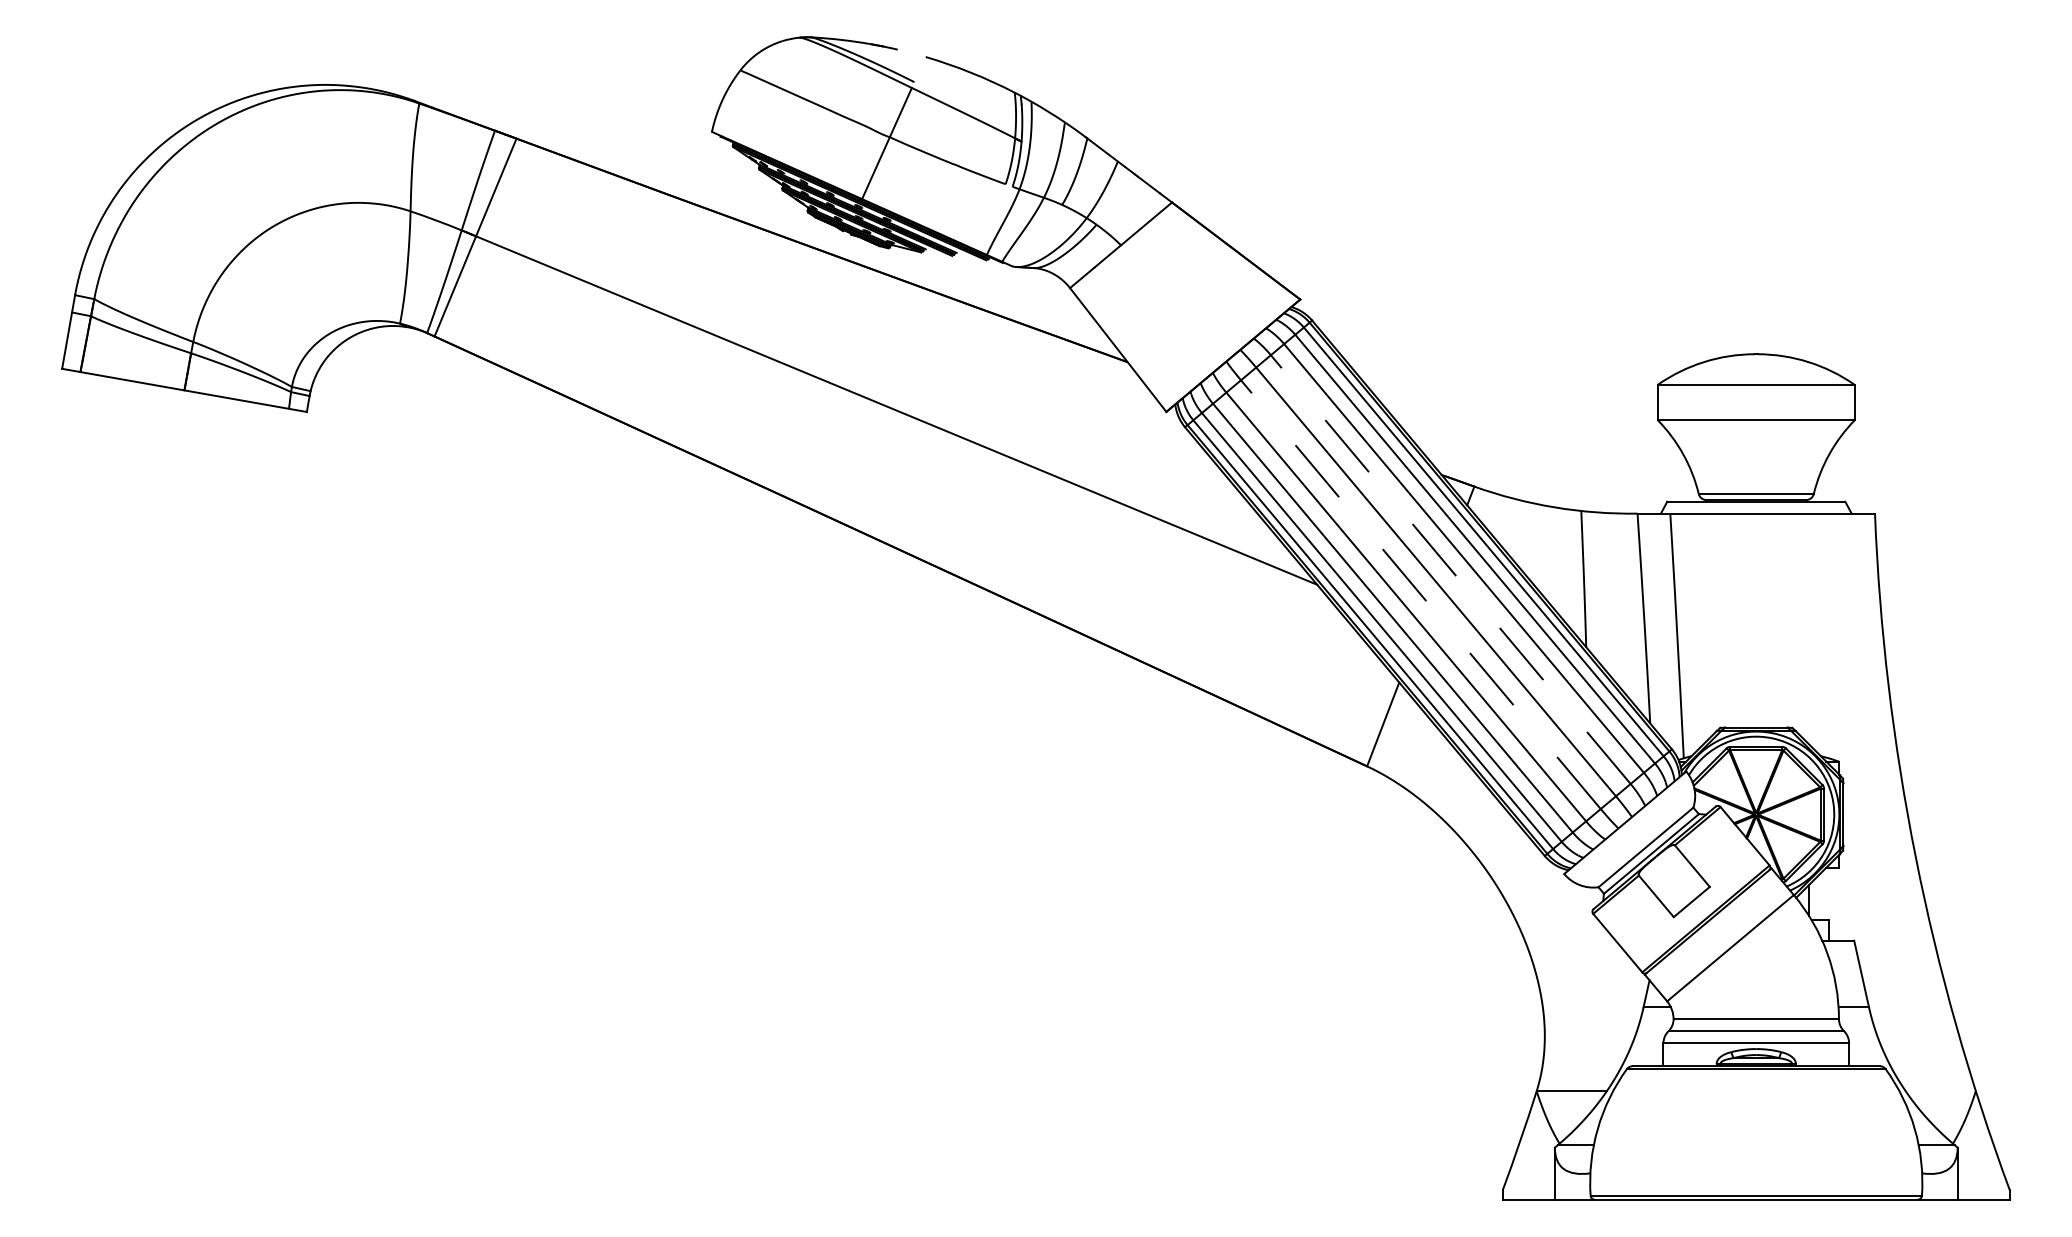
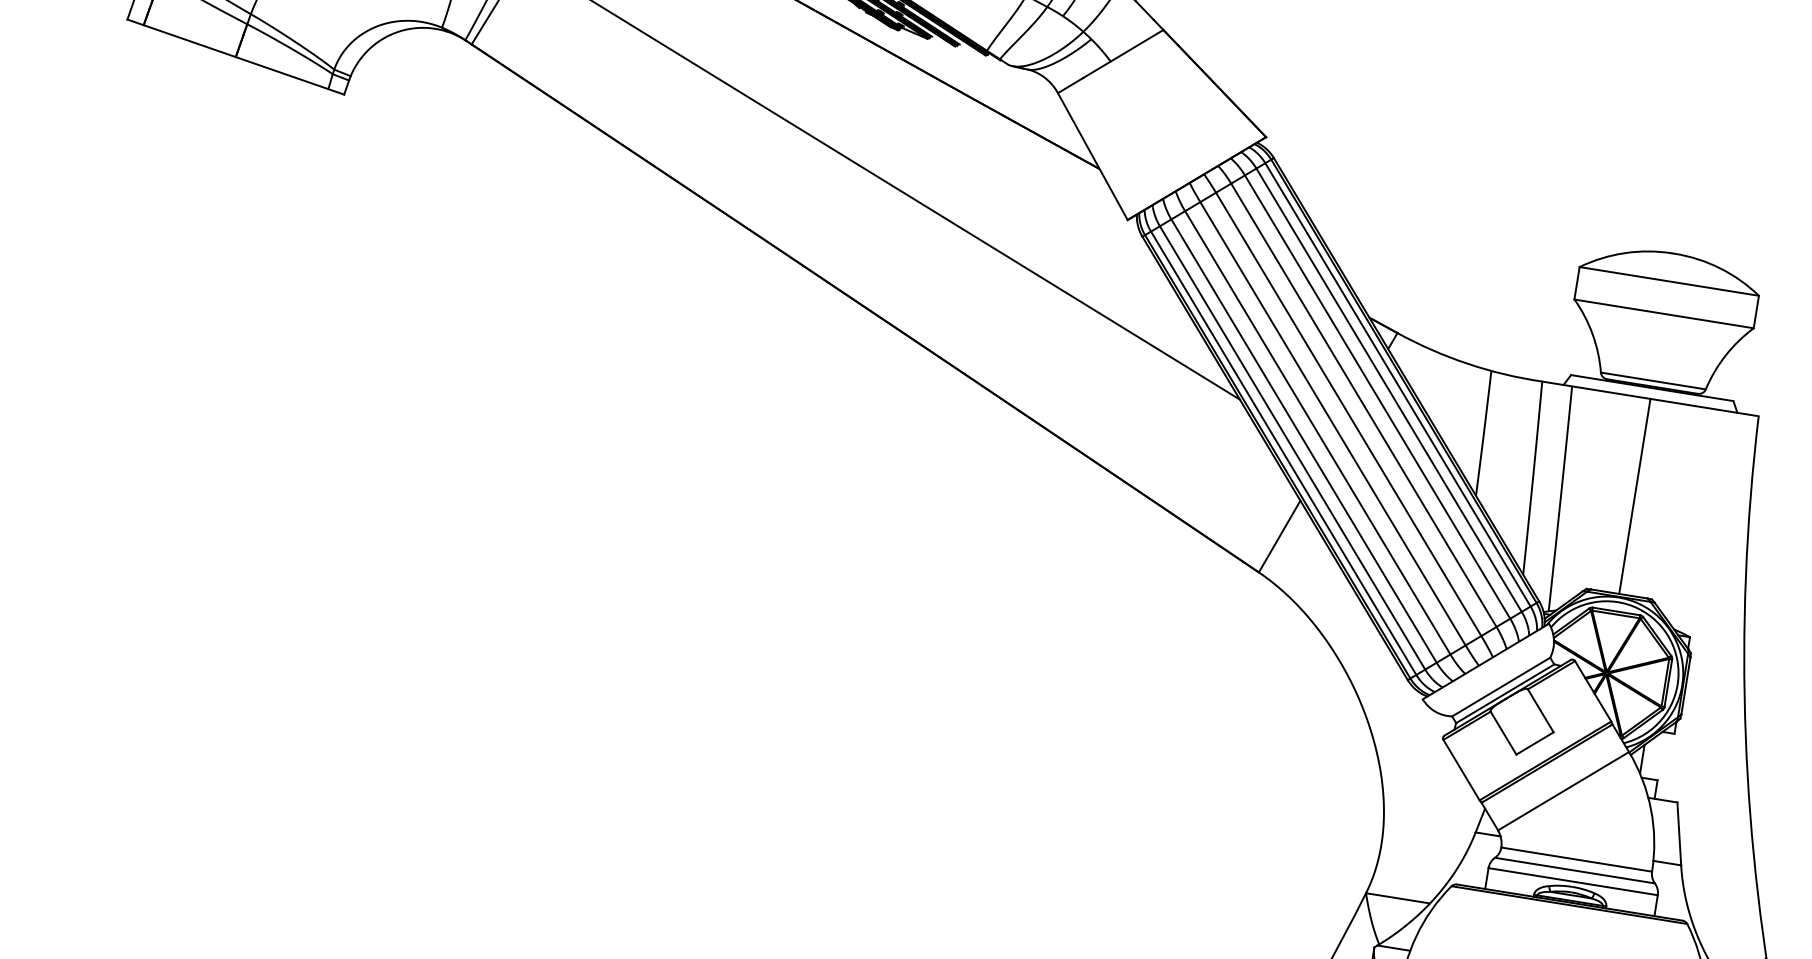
line: (1450, 569) -> (1363, 405), dashed -> solid
line: (1420, 594) -> (1332, 423), dashed -> solid
line: (1756, 620) -> (1635, 496), added

